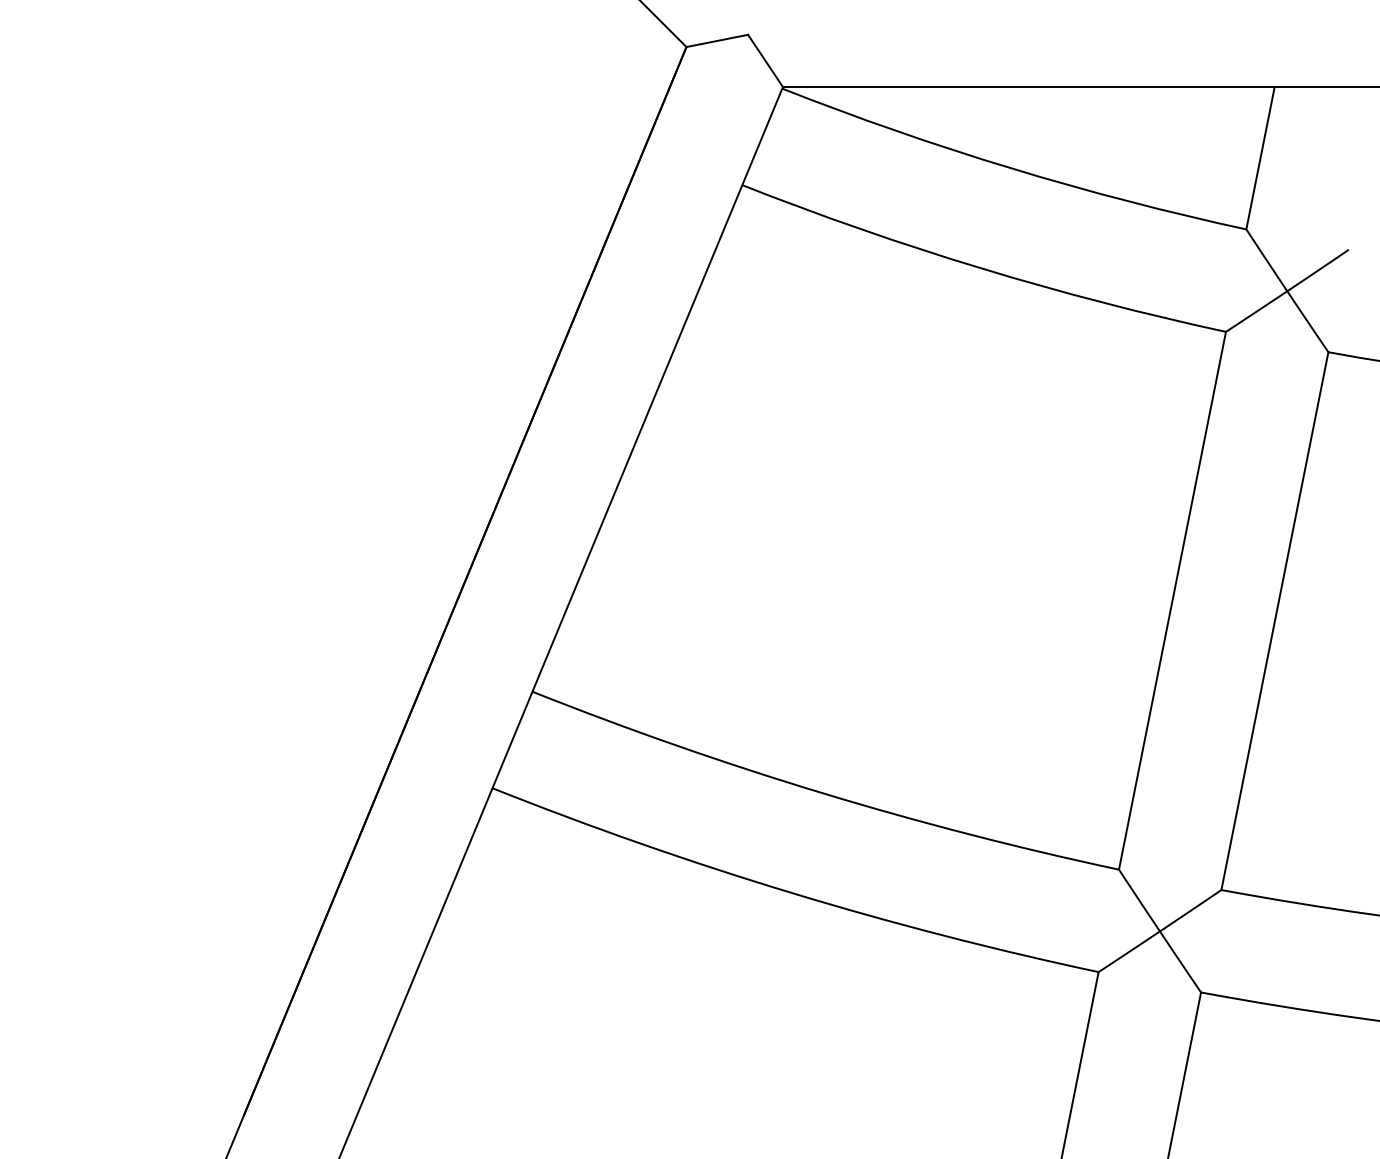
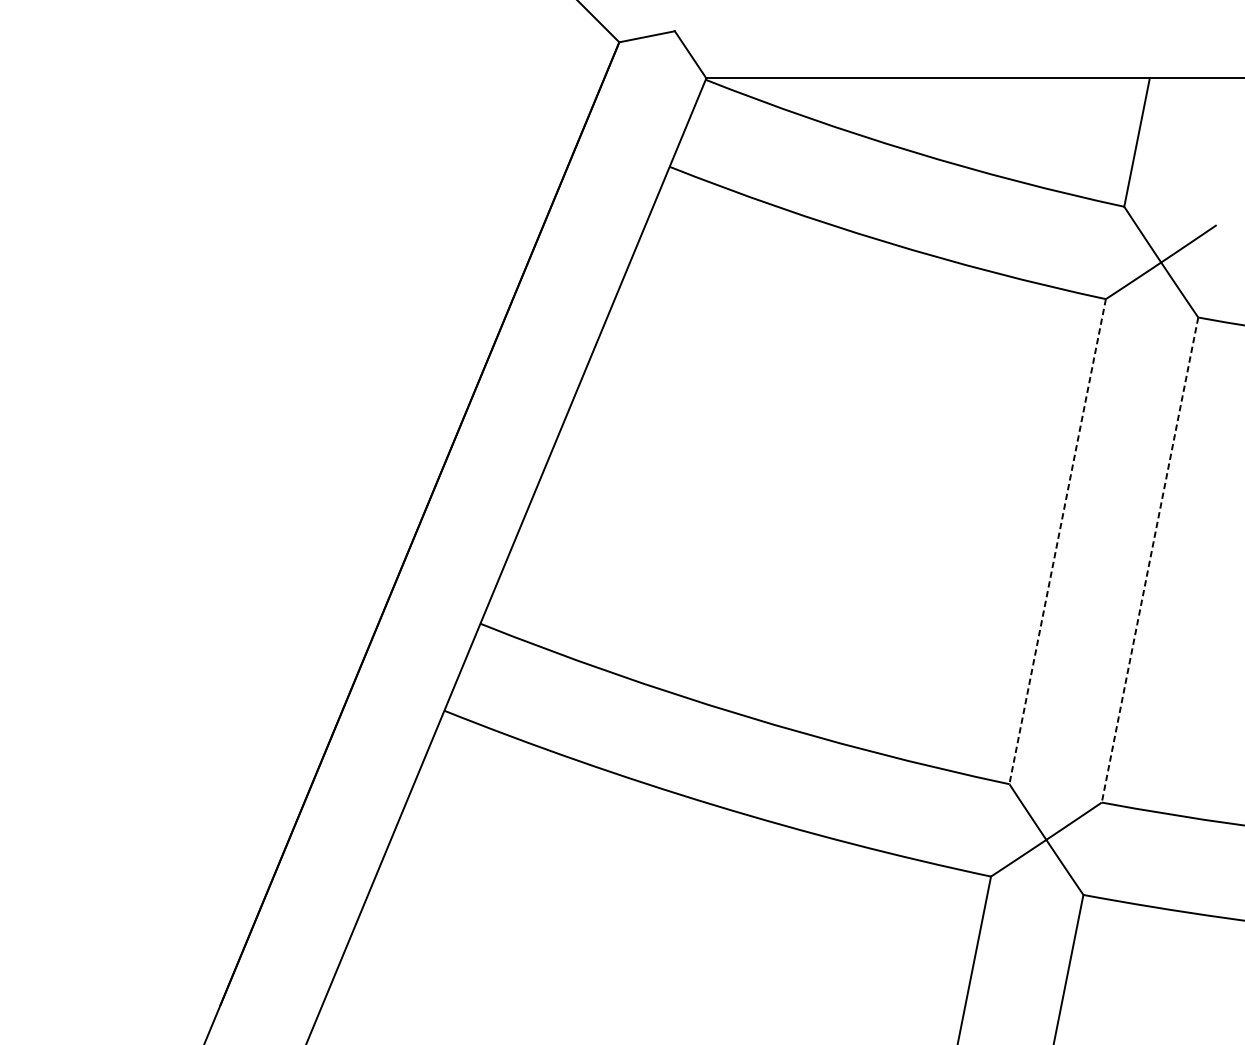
line: (1172, 601) -> (1057, 542), solid -> dashed
line: (1274, 621) -> (1149, 560), solid -> dashed

